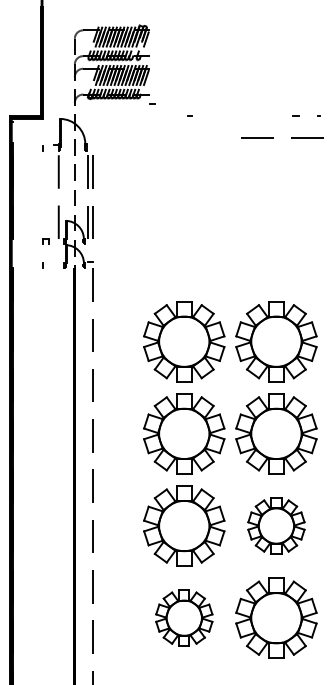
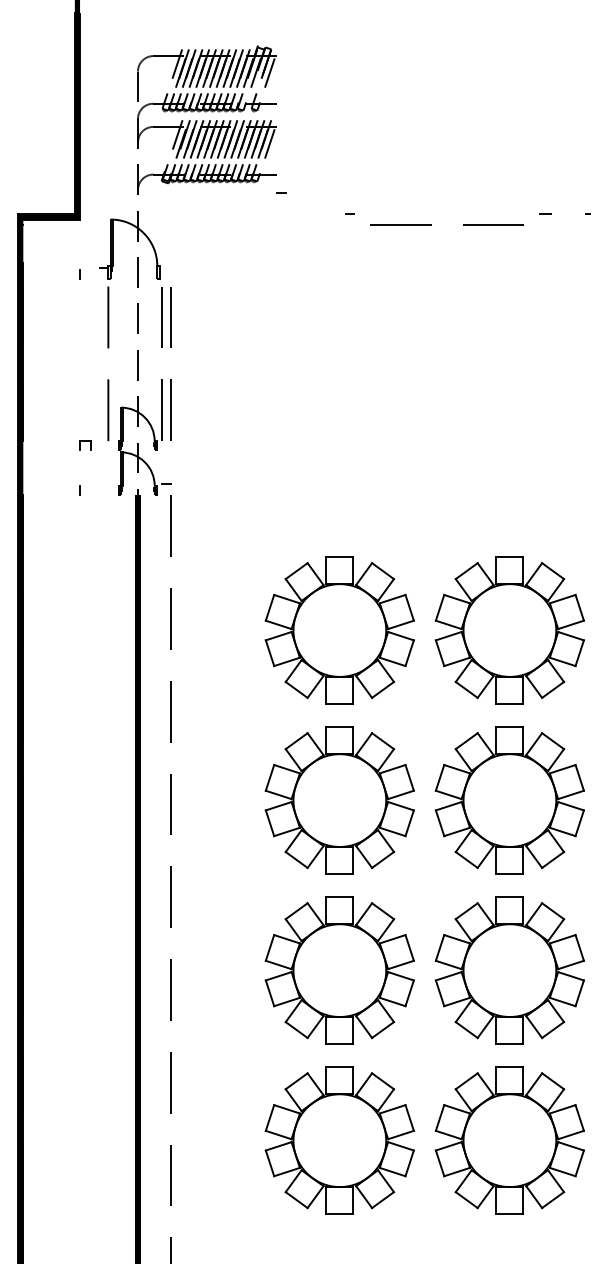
line: (273, 137) -> (430, 224), moved
part: (276, 525) -> (510, 969), size x1.43
part: (184, 617) -> (340, 1139), size x1.43

